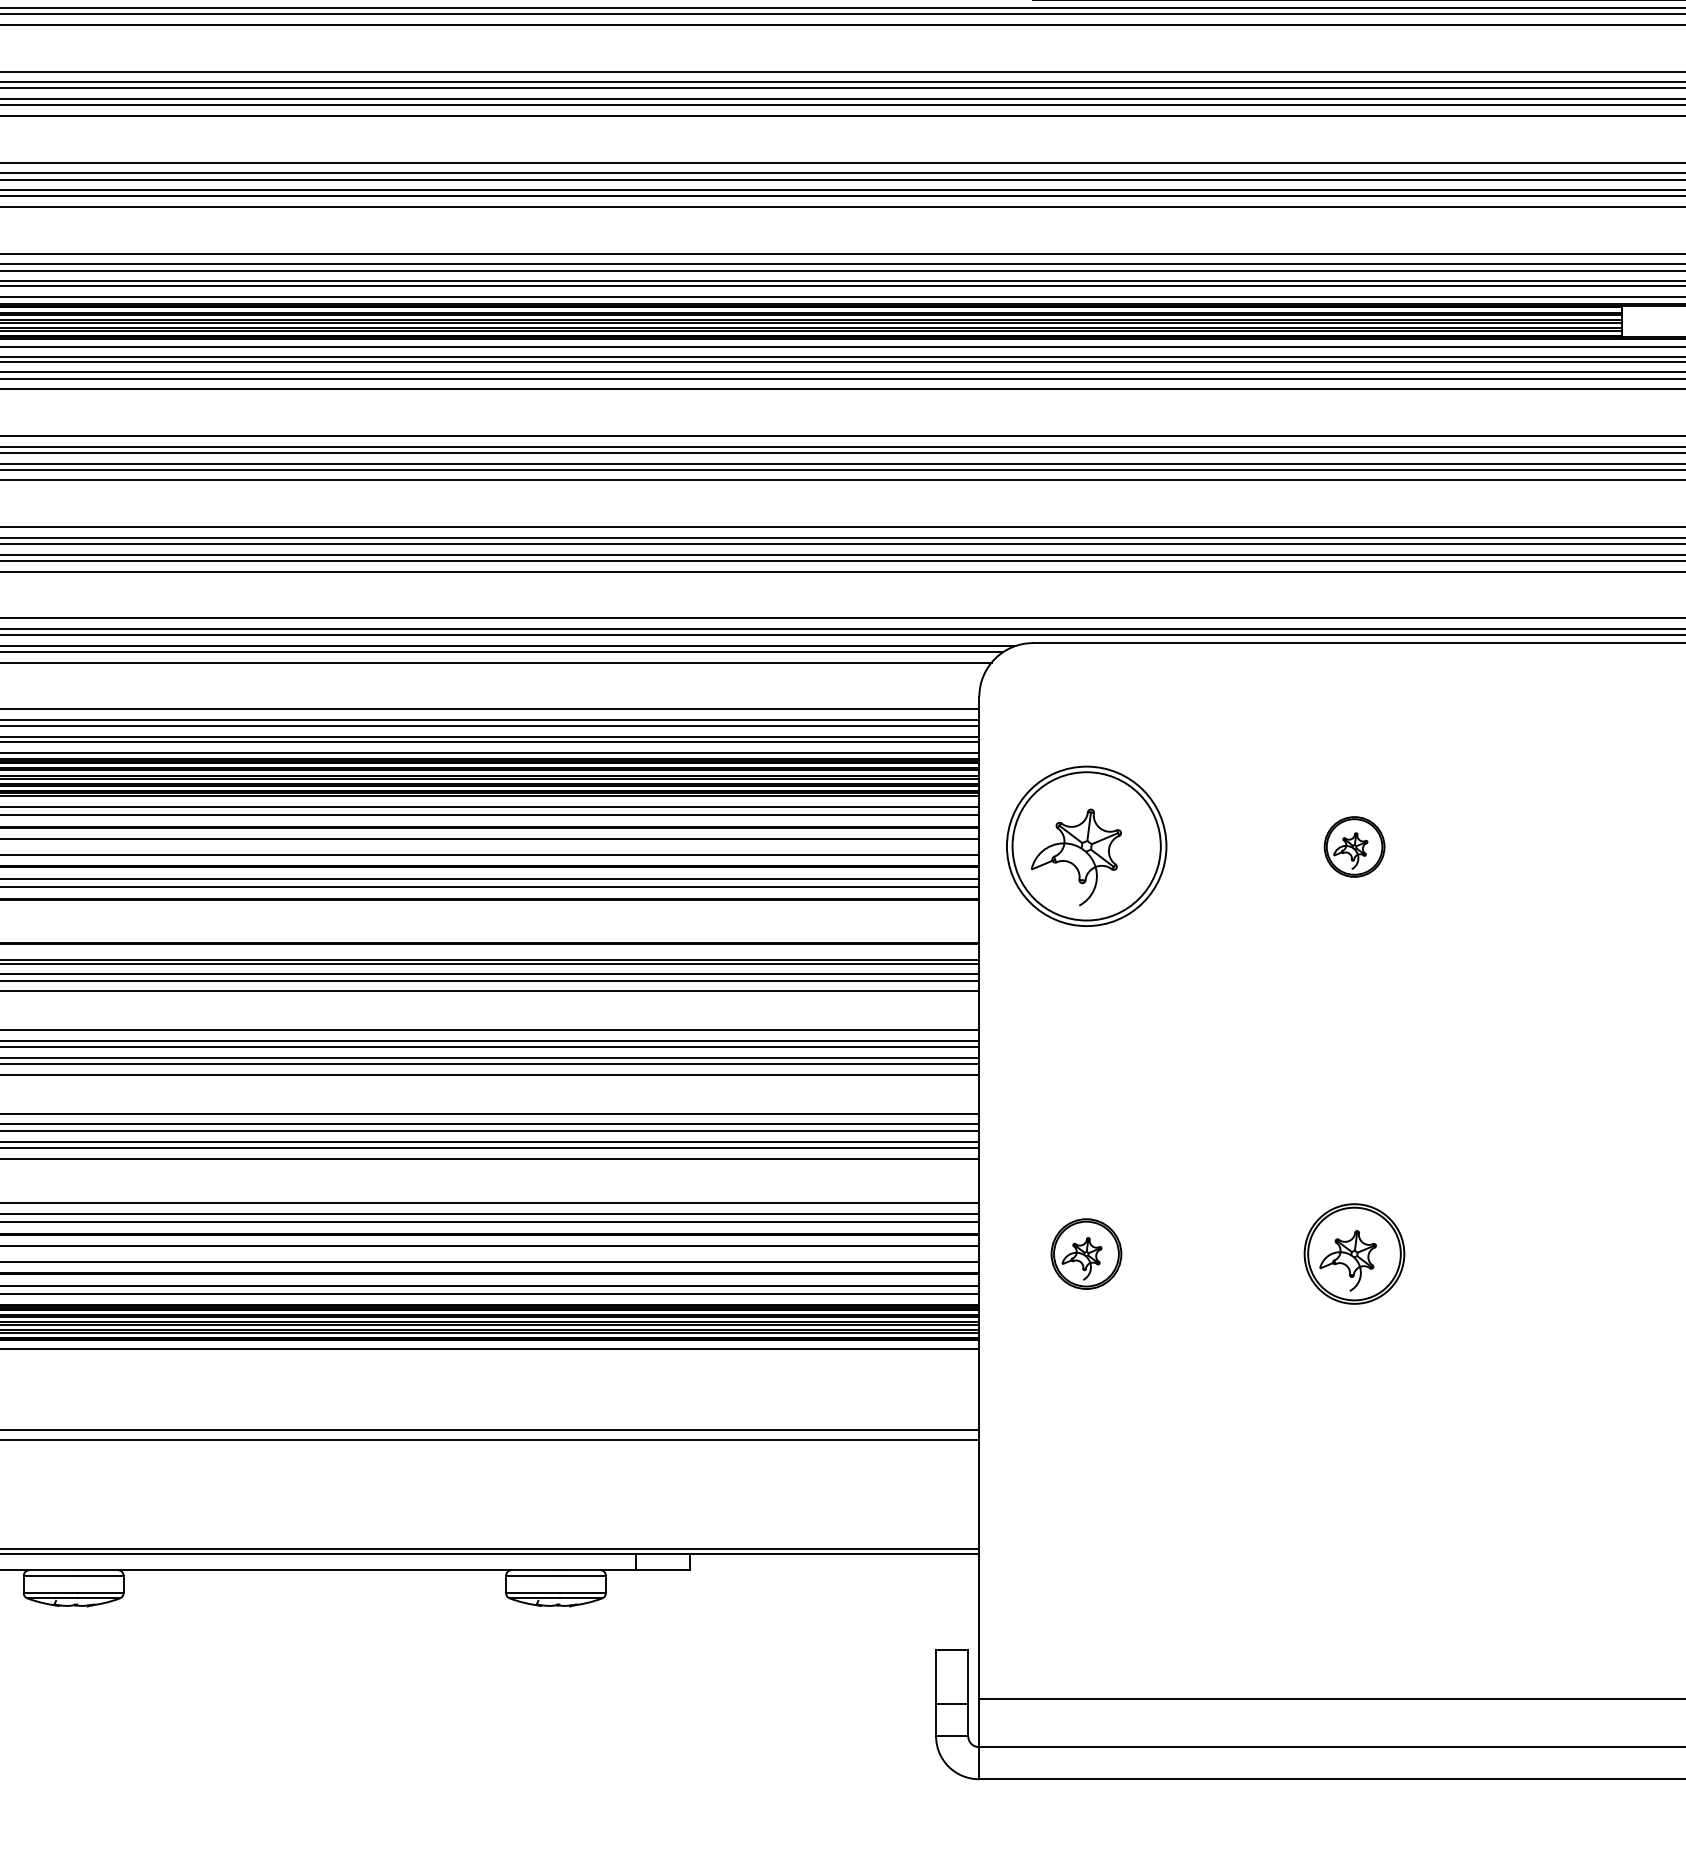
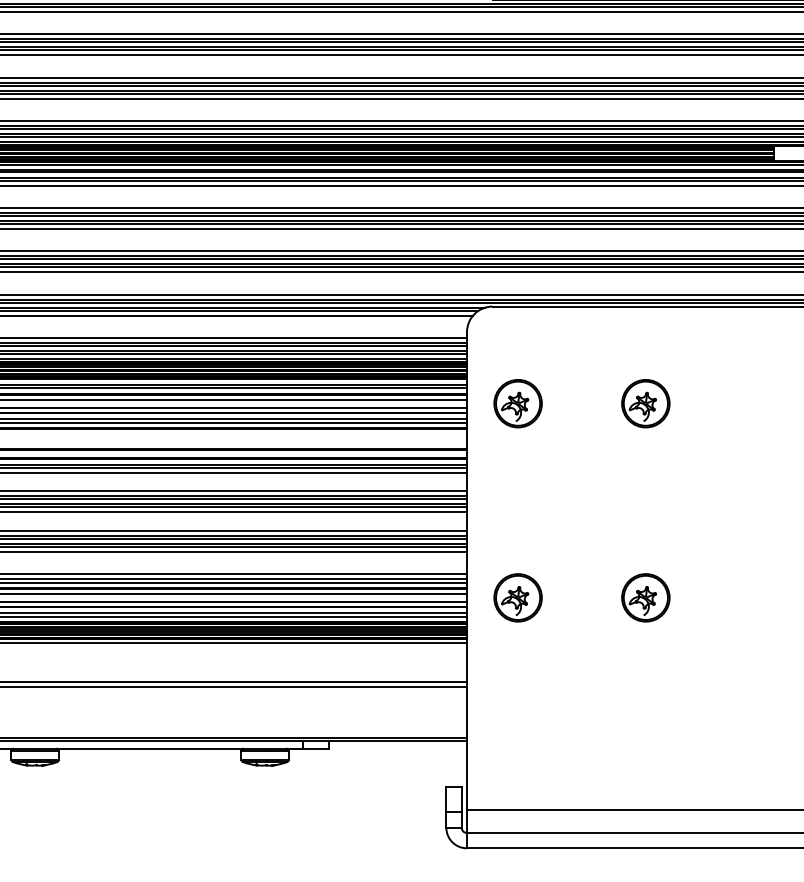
part: (1085, 846) -> (517, 403), size x0.62
part: (1353, 846) -> (645, 403), size x1.67
part: (1085, 1253) -> (517, 597), size x1.43

